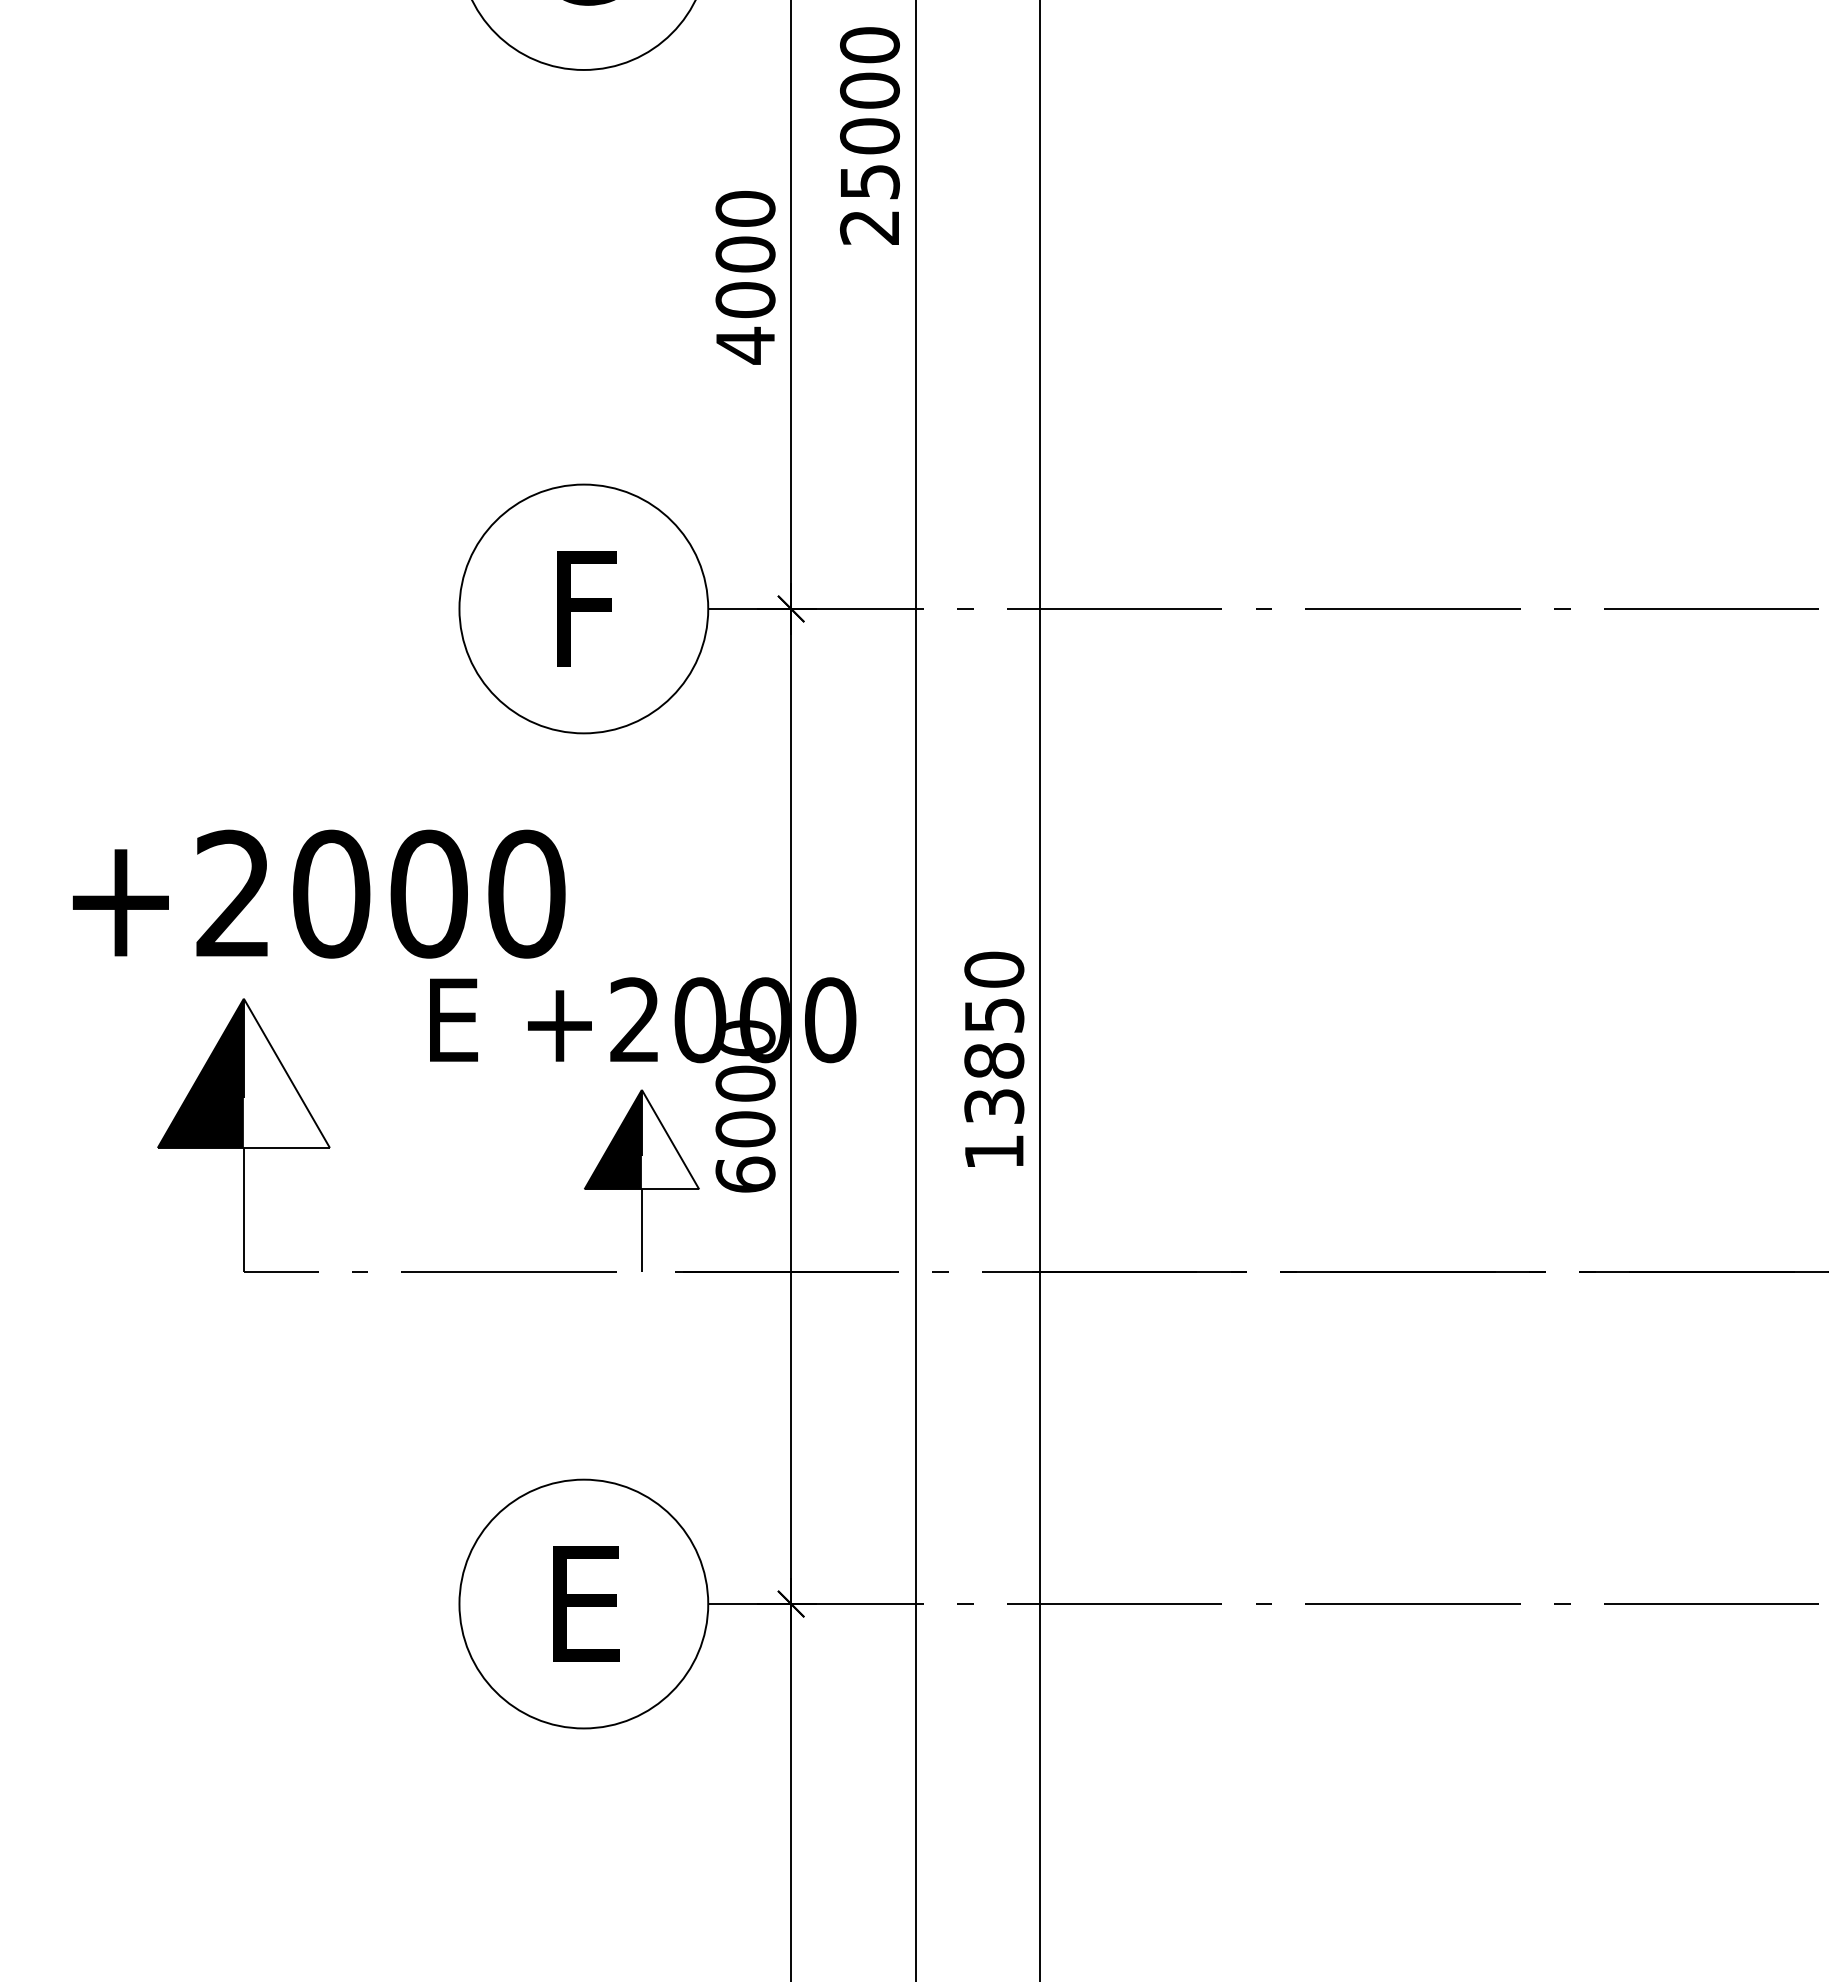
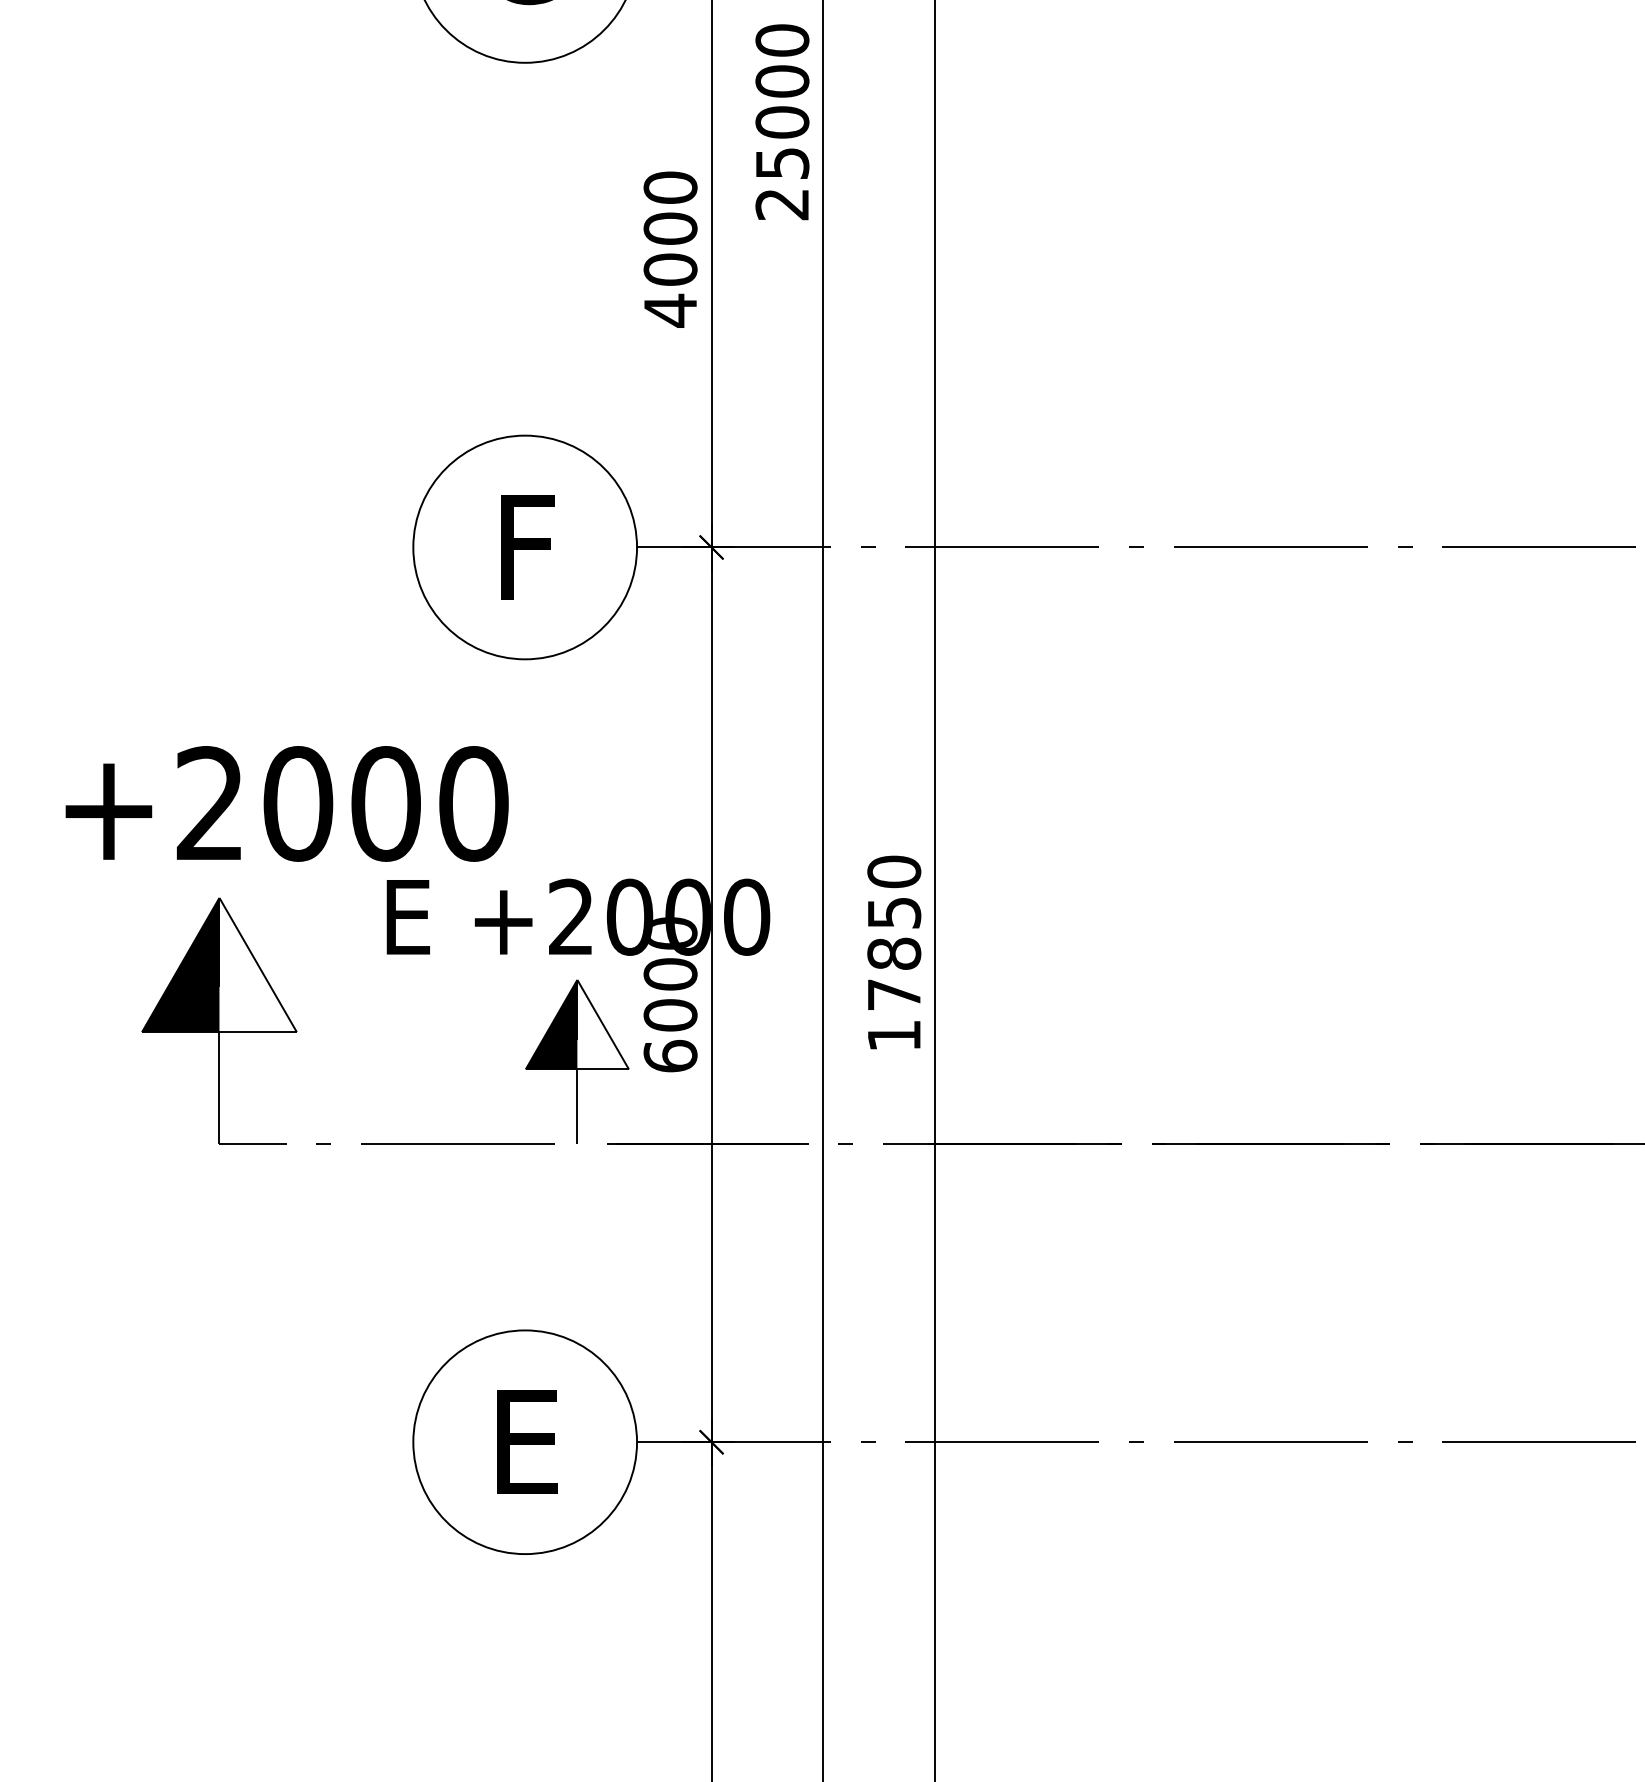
text: (994, 1106) -> (894, 994), 13850 -> 17850

